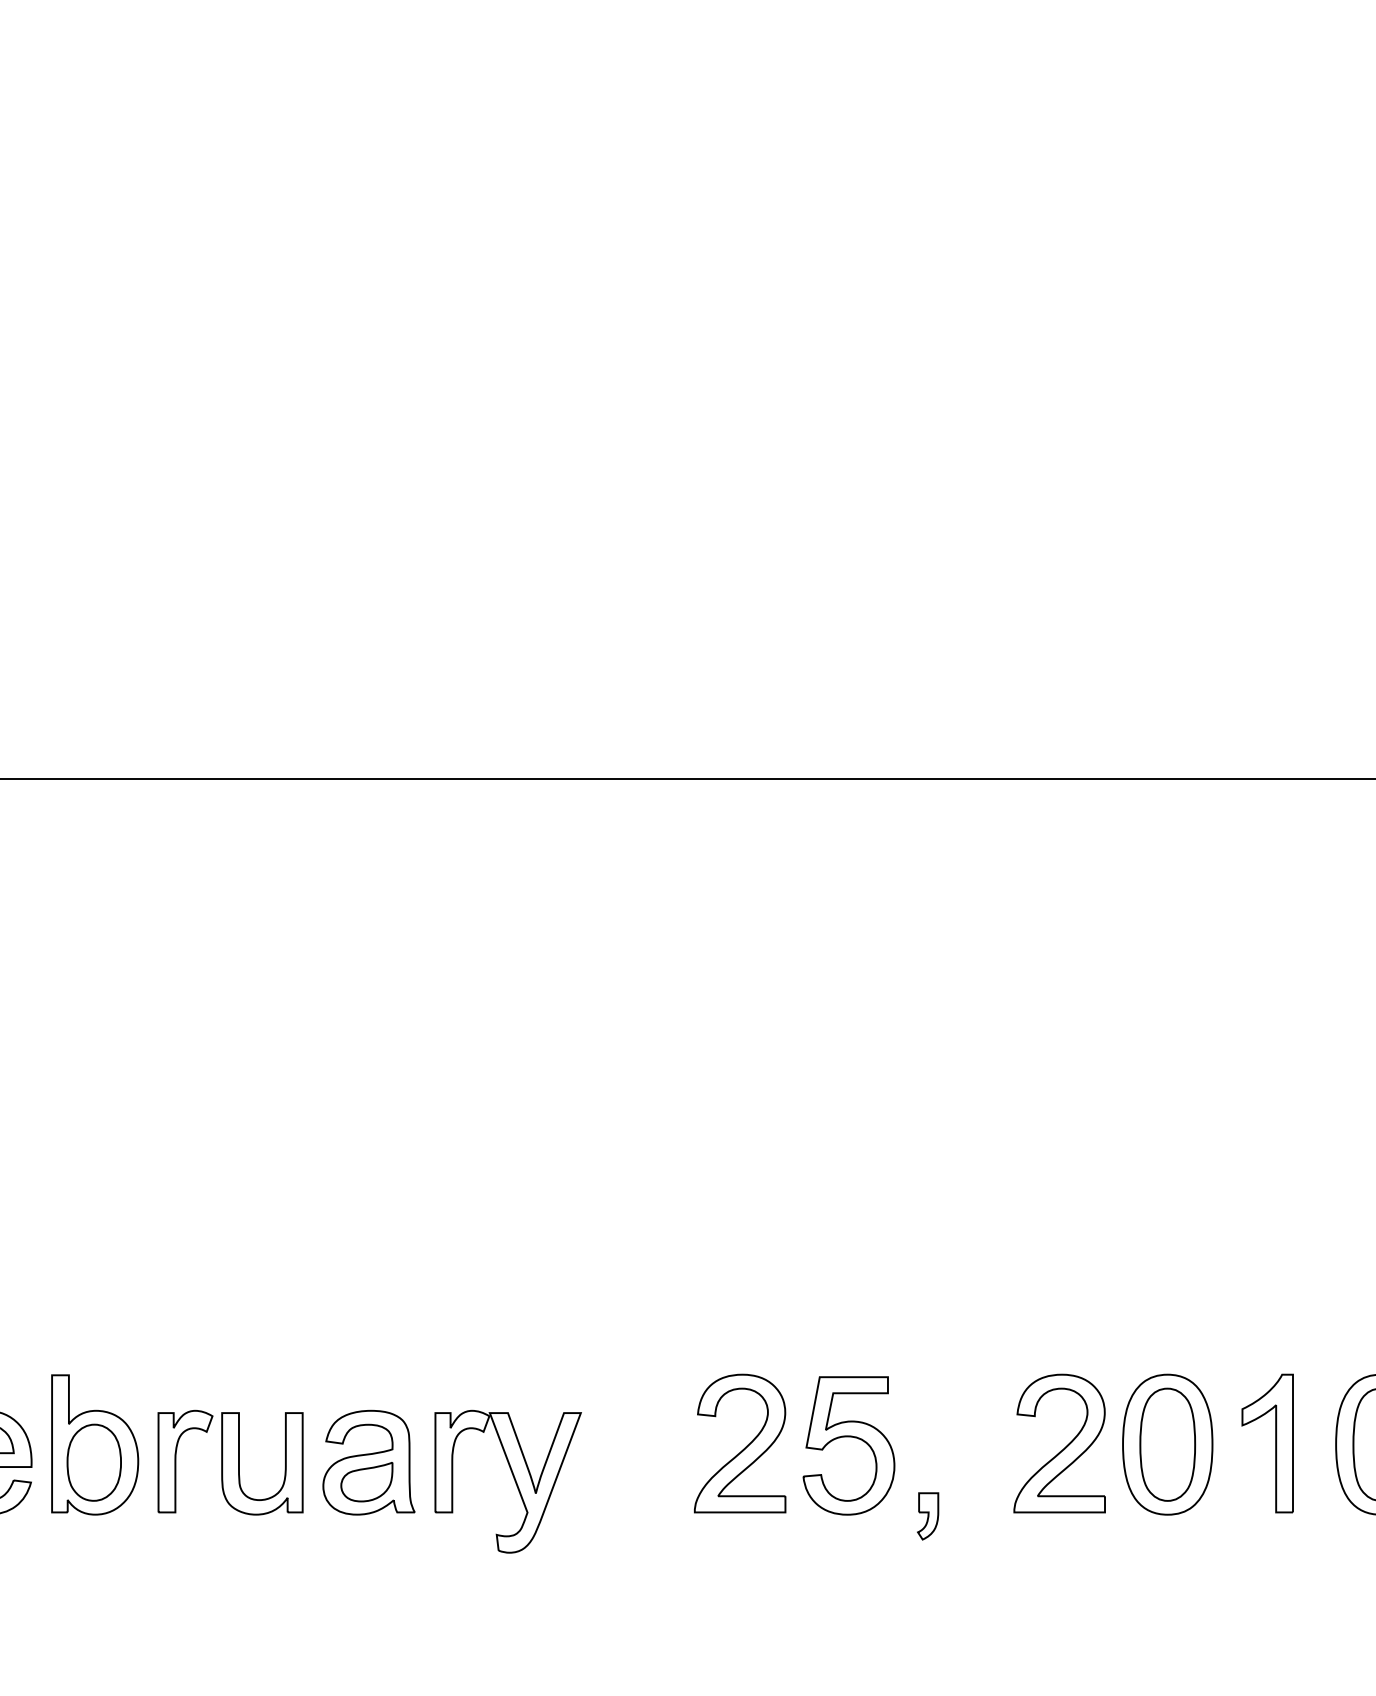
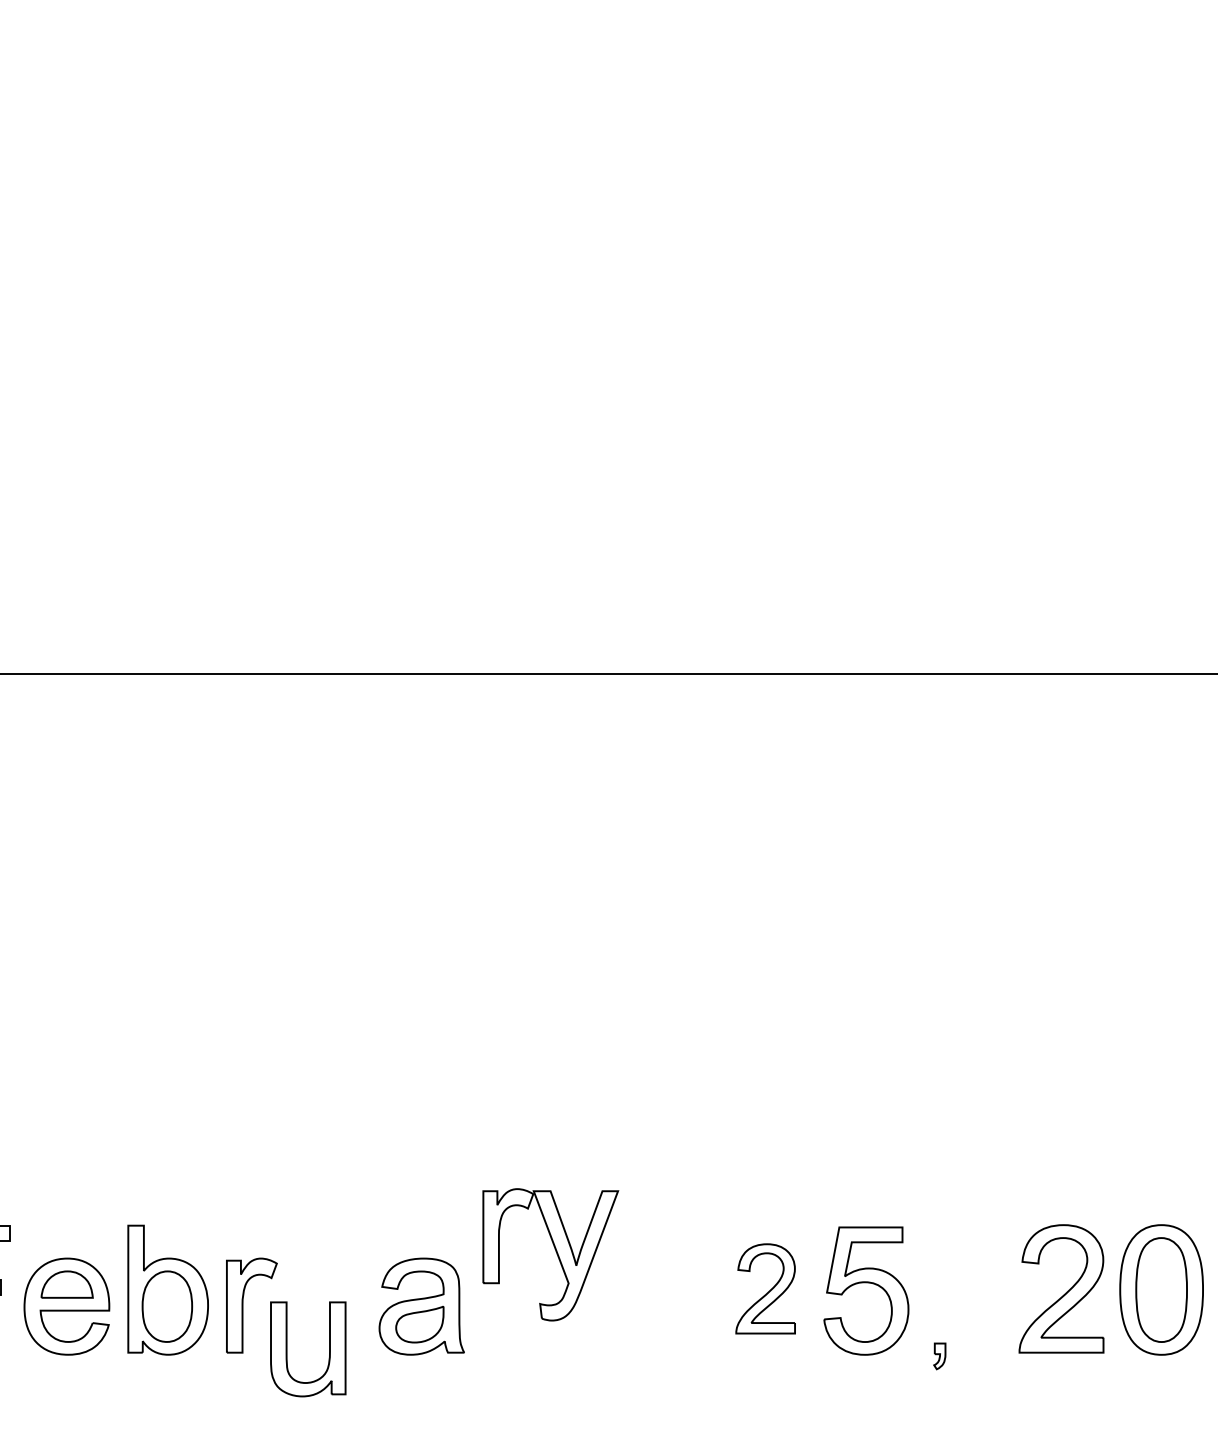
part: (740, 1443) -> (765, 1288), size x0.7
part: (284, 1468) -> (328, 1353), moved
part: (513, 1478) -> (555, 1251), moved
part: (928, 1516) -> (940, 1356), size x0.6

